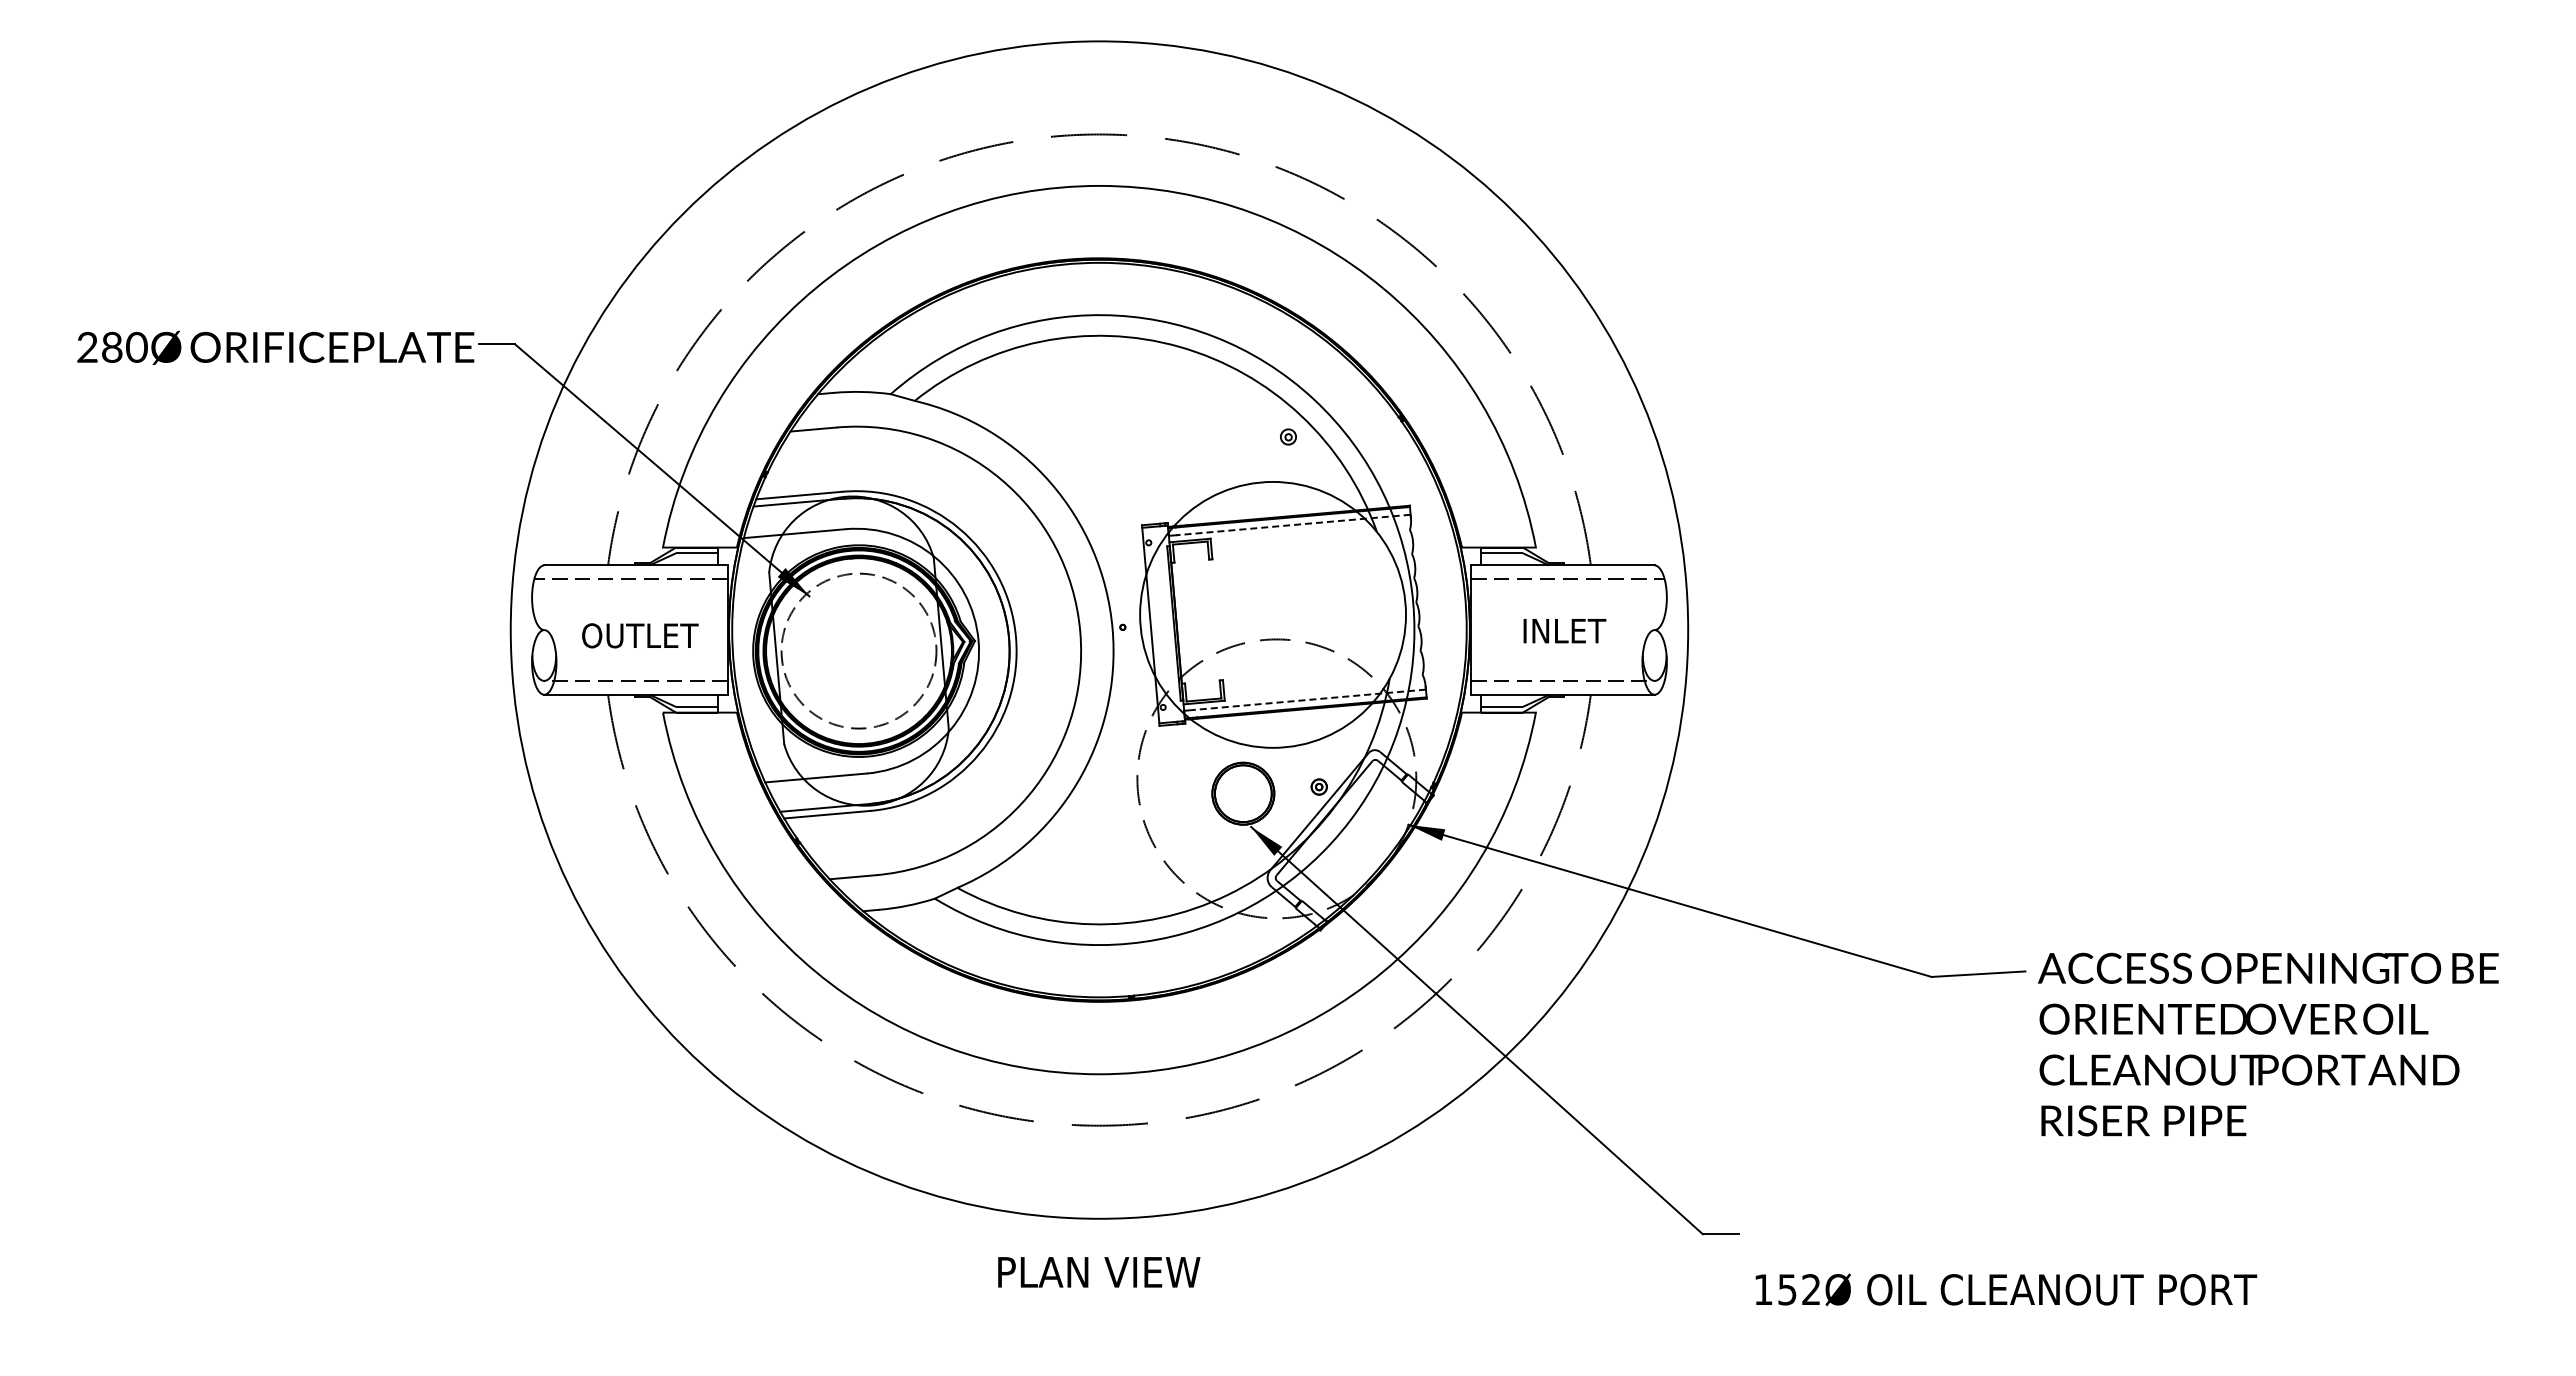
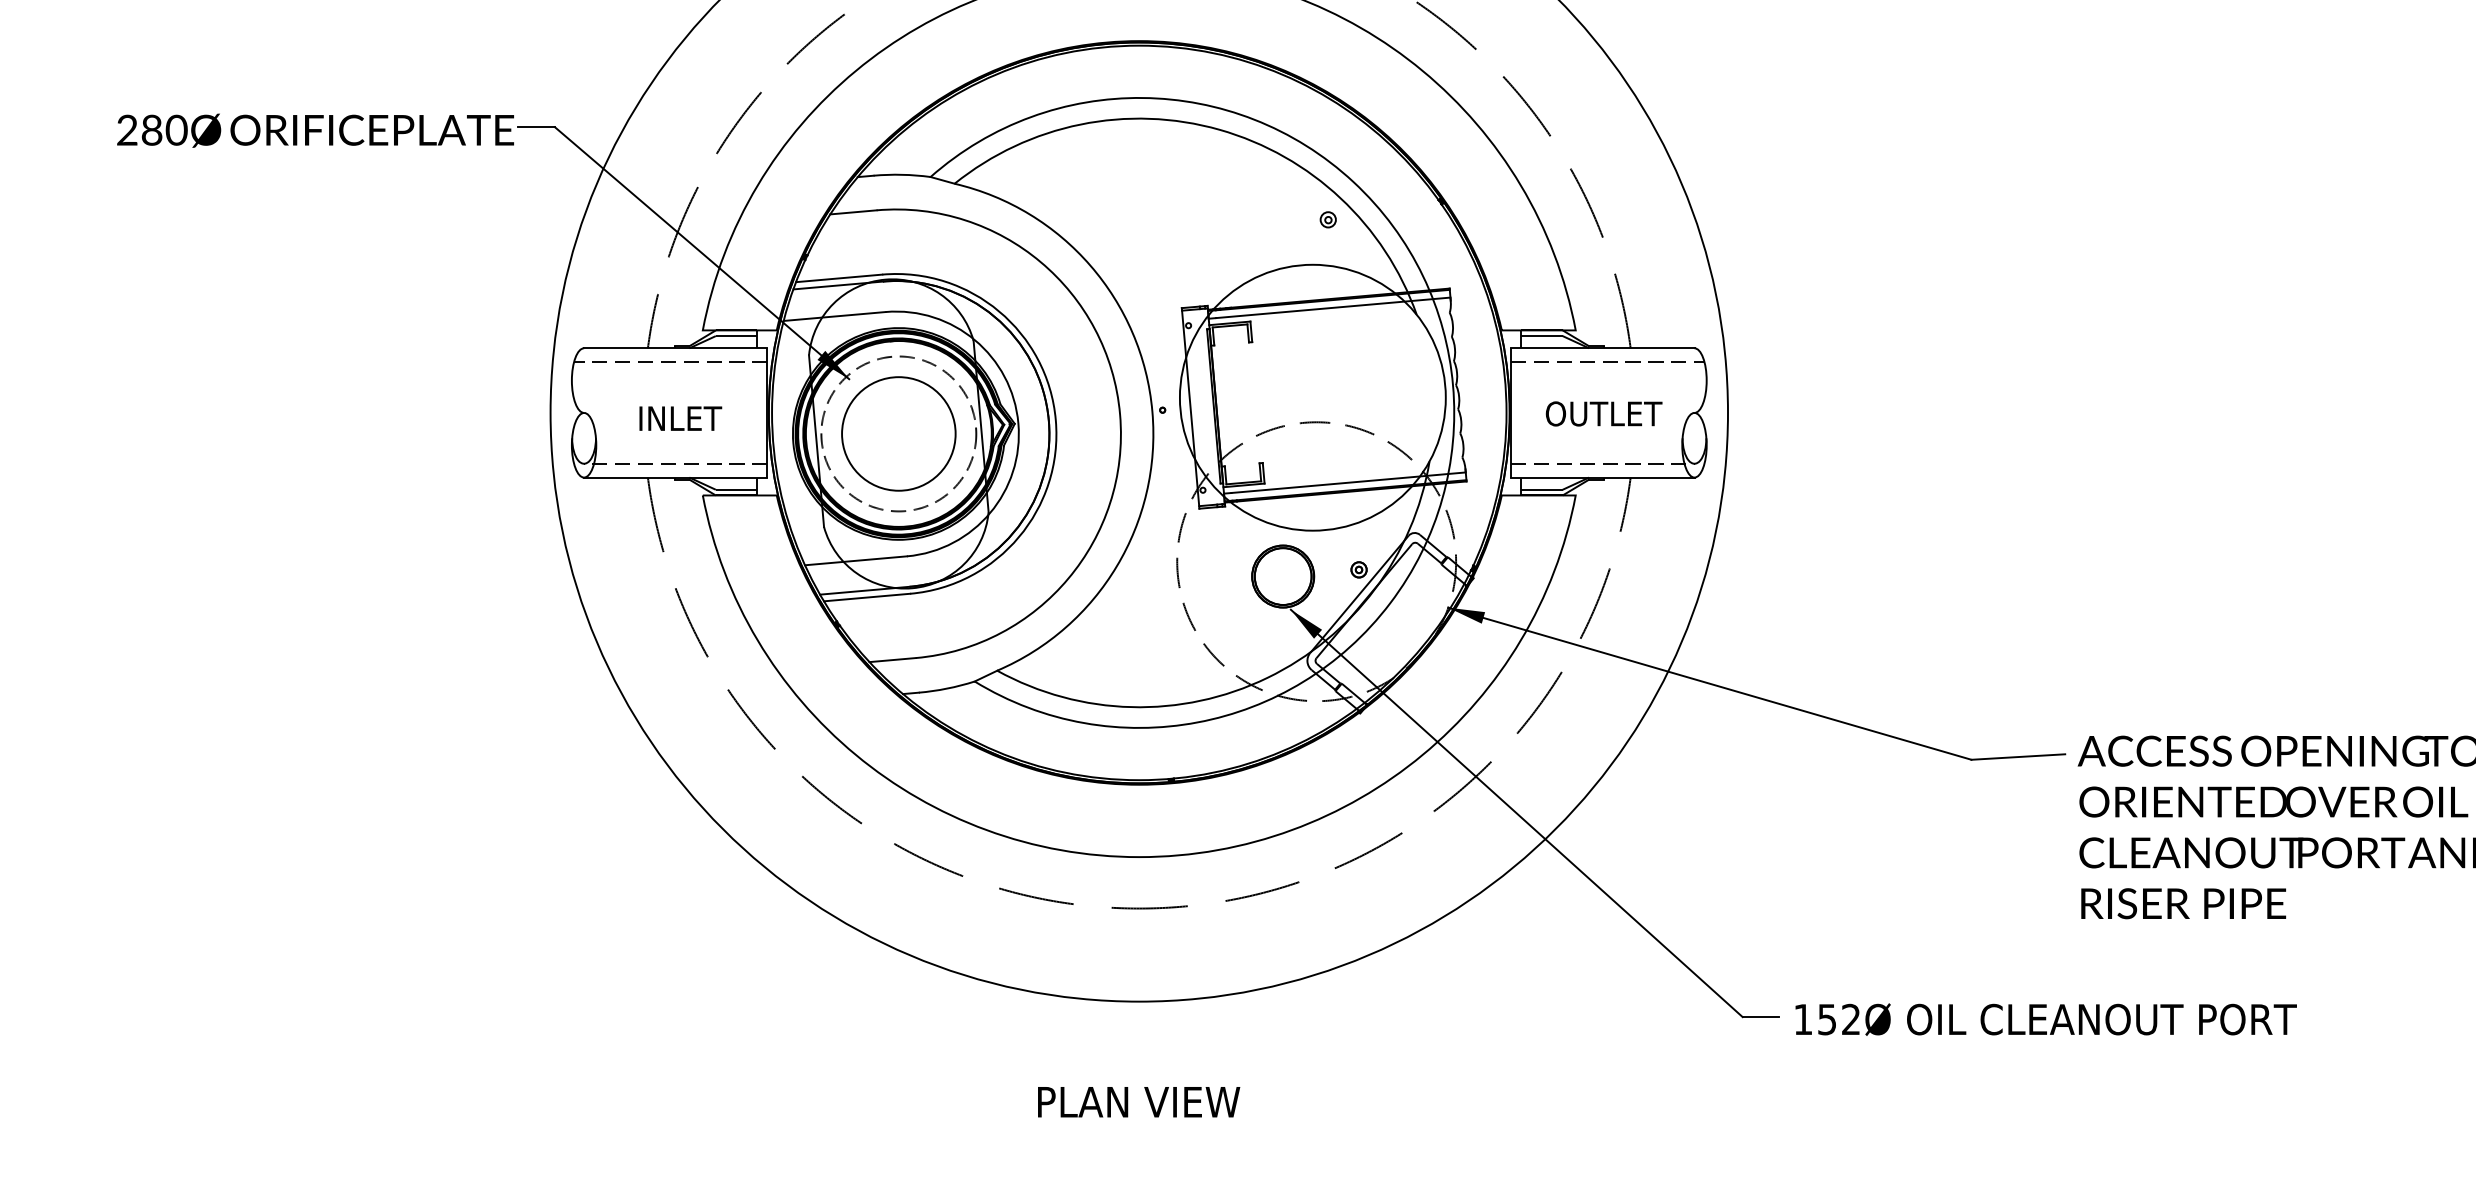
line: (1293, 525) -> (1333, 308), dashed -> solid
text: (1564, 630) -> (1604, 413), INLET -> OUTLET
text: (640, 635) -> (680, 418), OUTLET -> INLET
circle: (858, 650) -> (898, 433), added
line: (1308, 699) -> (1348, 482), dashed -> solid
text: (1099, 1272) -> (1139, 1102), moved
text: (2006, 1289) -> (2046, 1019), moved

